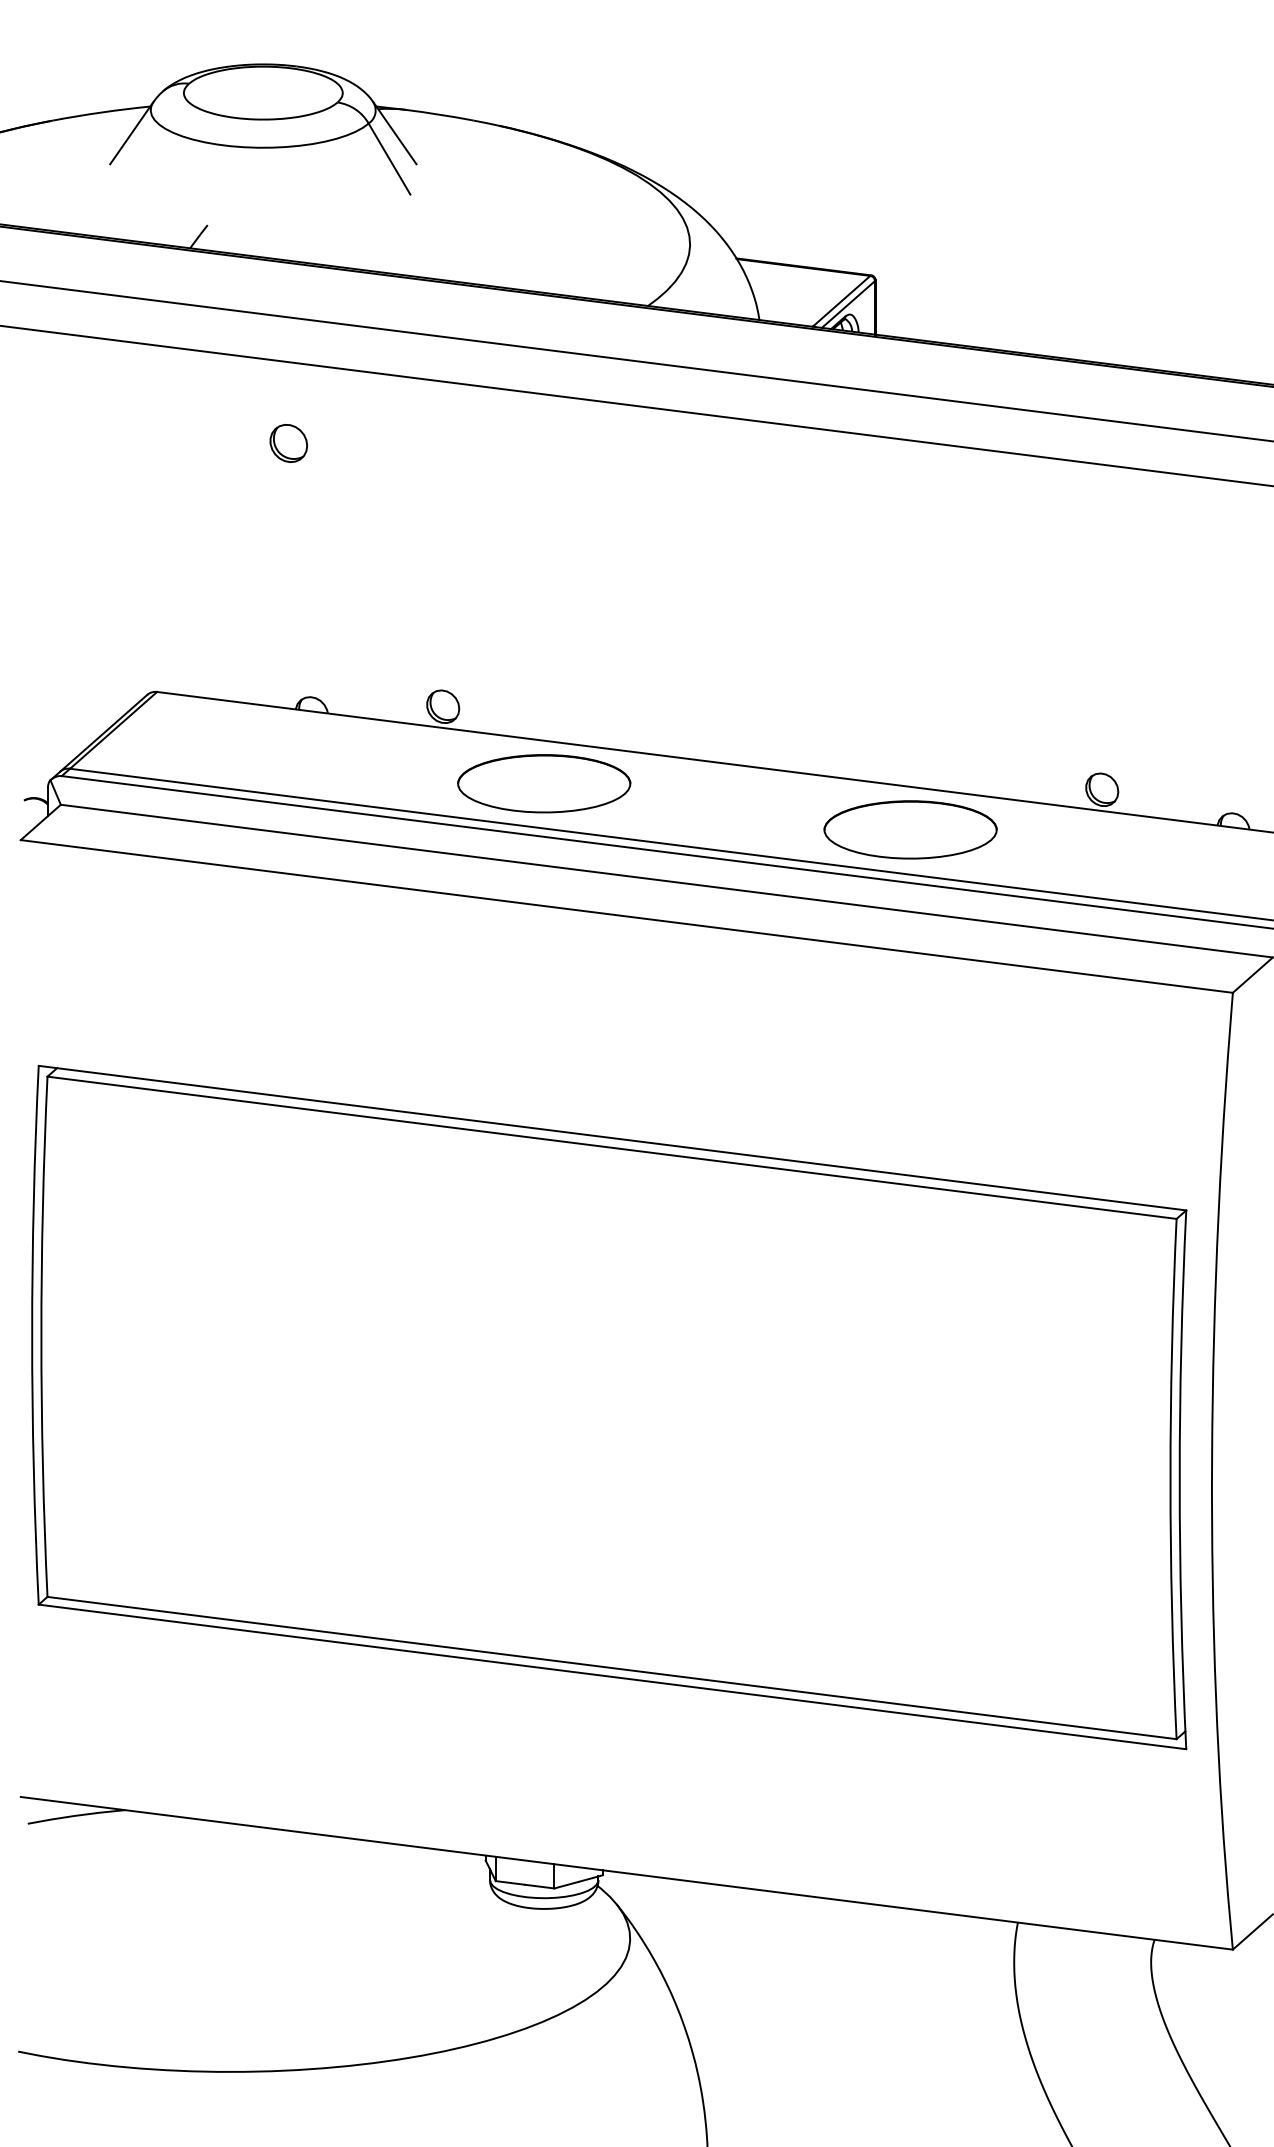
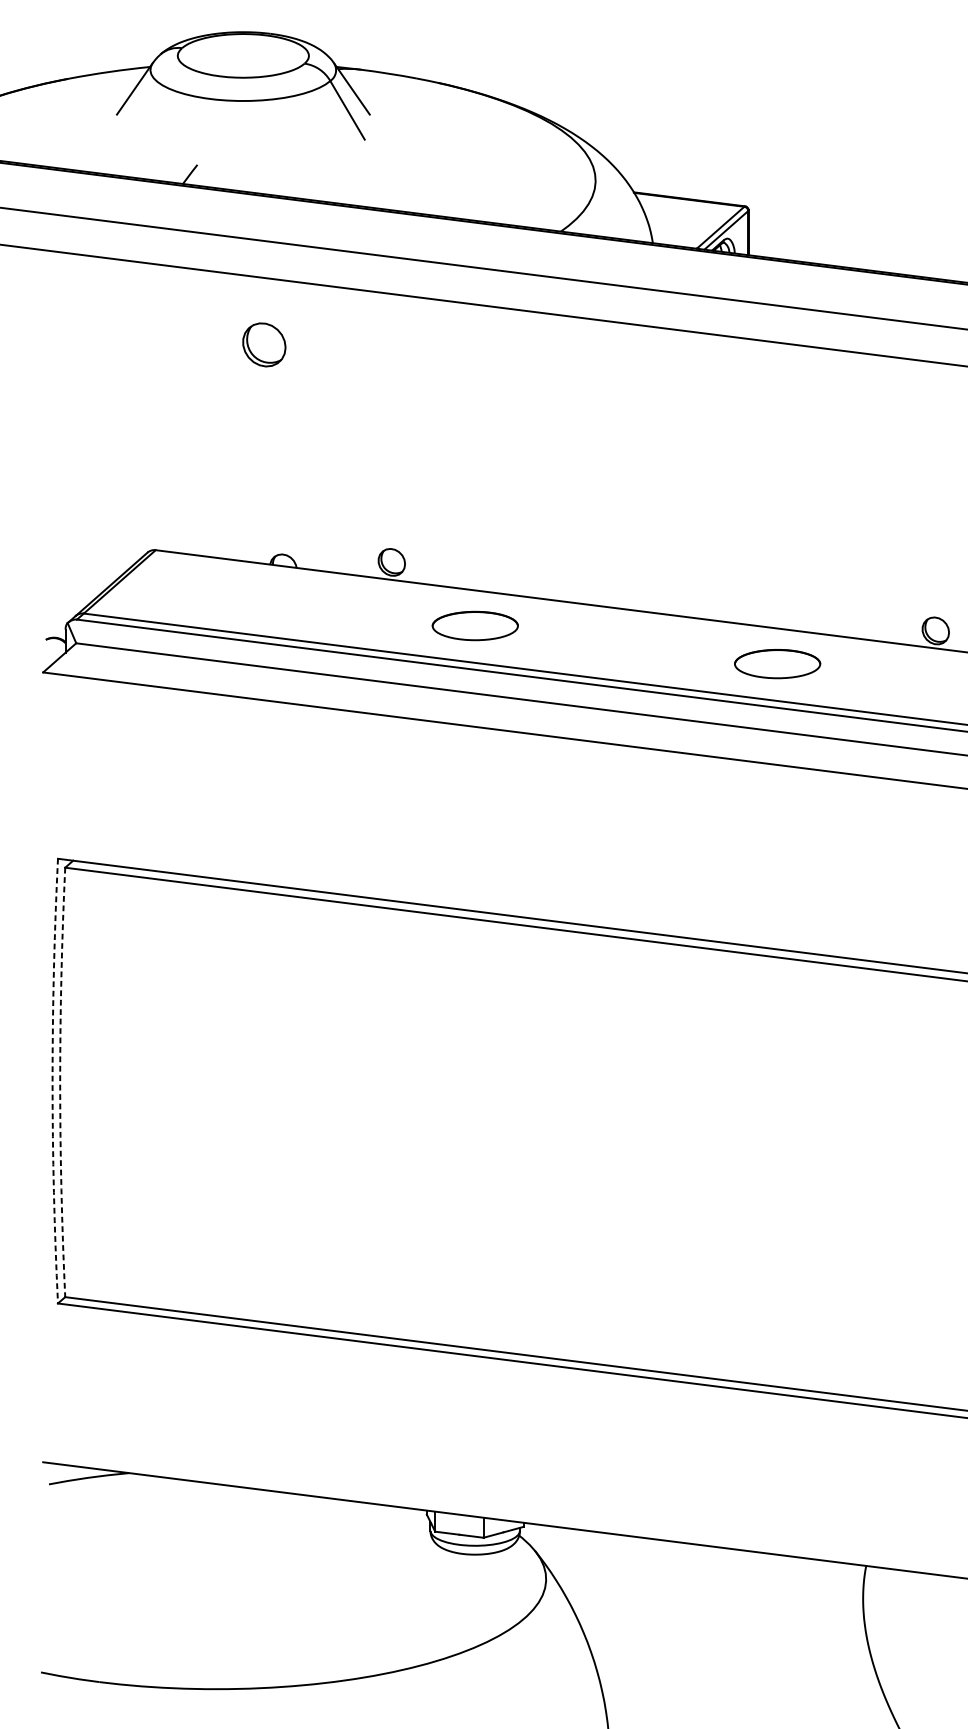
part: (288, 443) -> (264, 345), size x1.4
part: (544, 783) -> (475, 625), size x0.6
part: (910, 829) -> (777, 663), size x0.6
arc: (32, 1335) -> (52, 1081), solid -> dashed
arc: (41, 1336) -> (60, 1082), solid -> dashed

